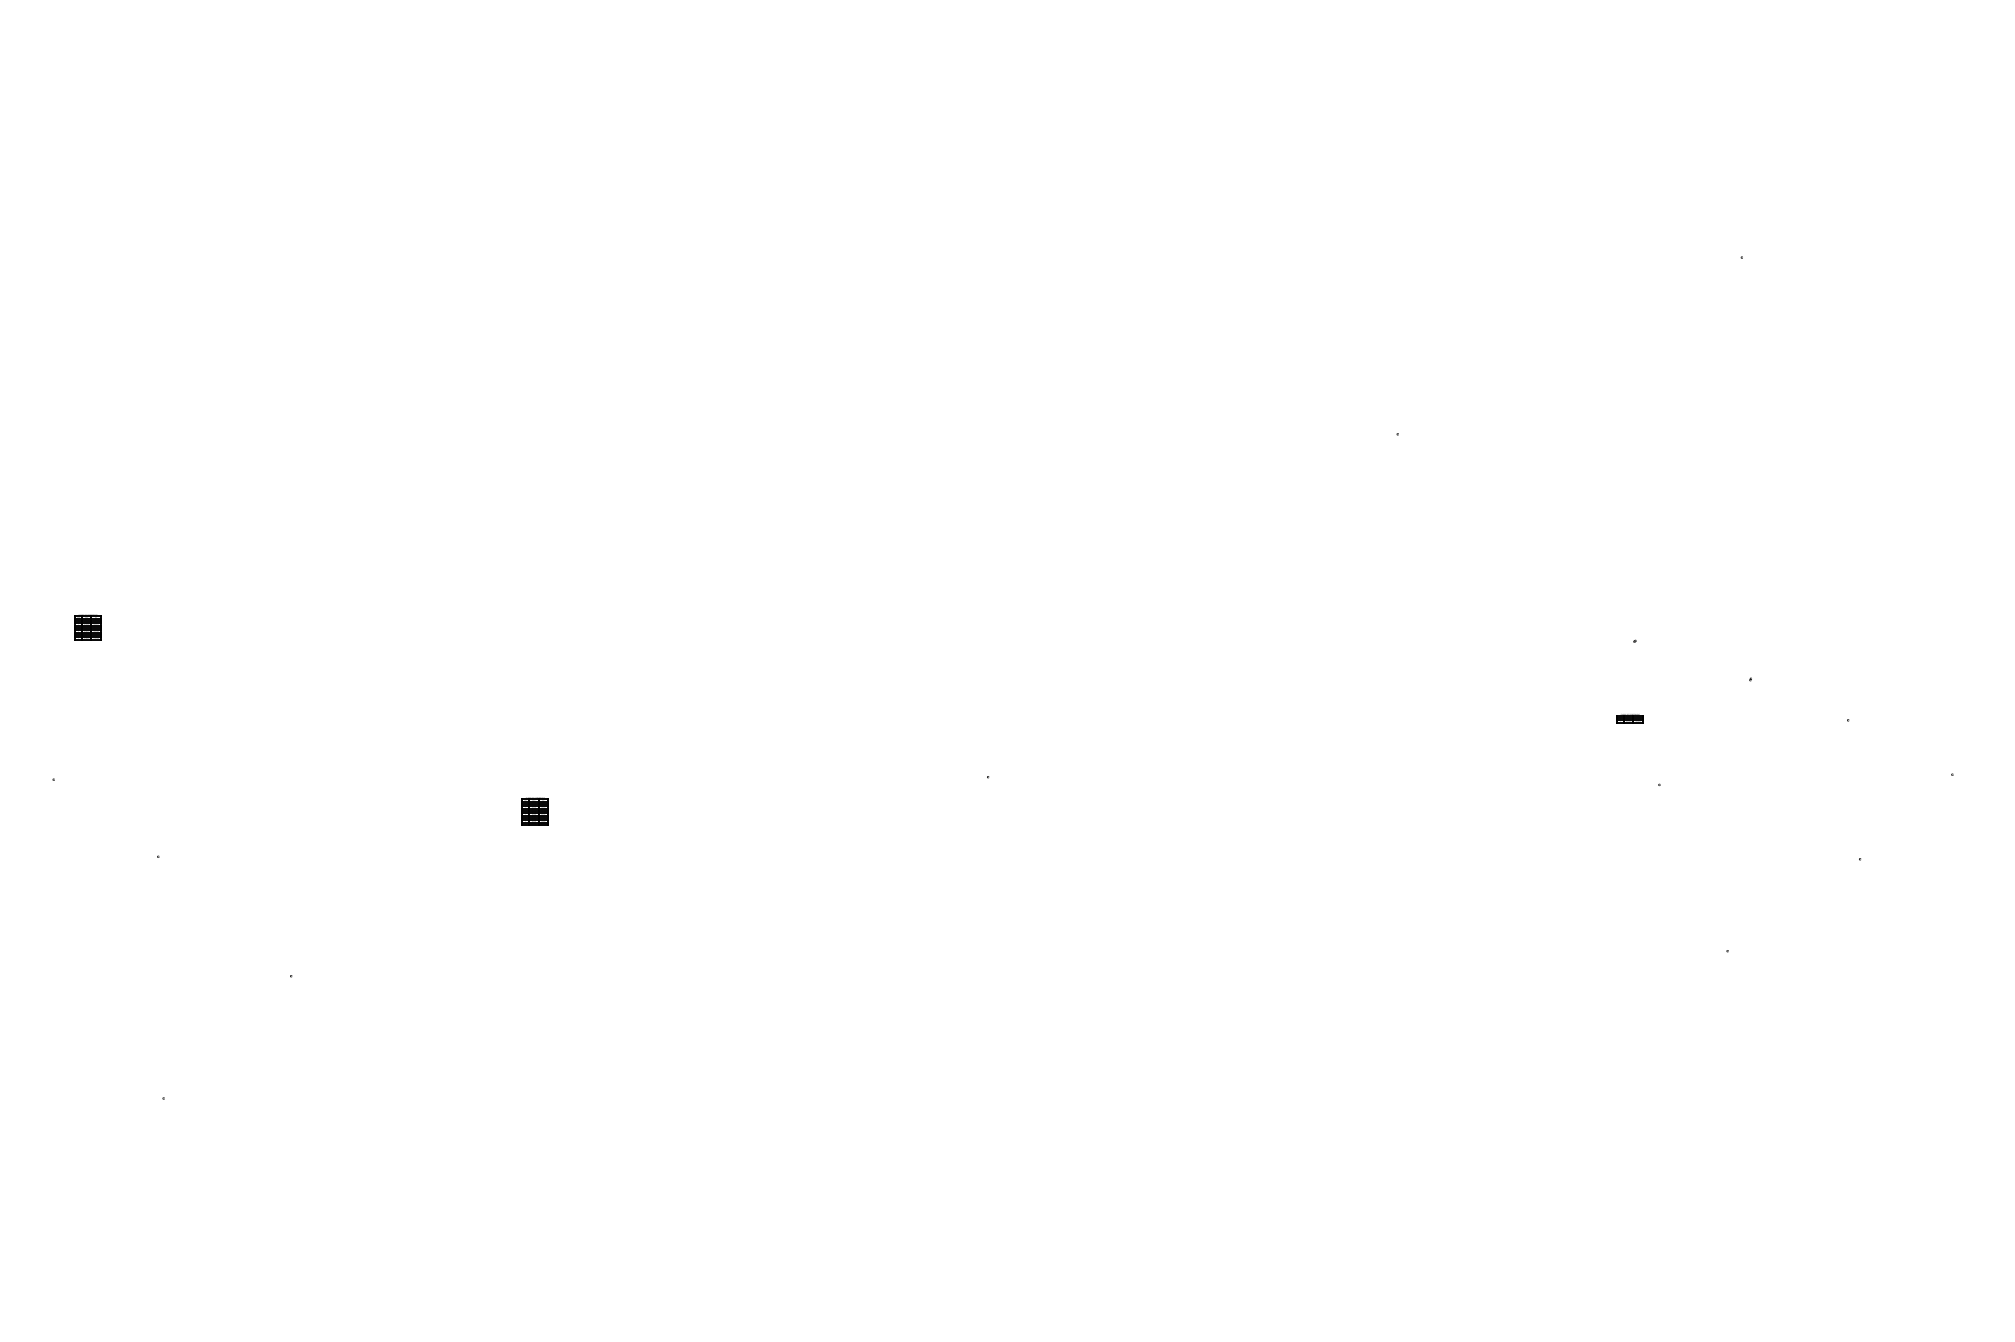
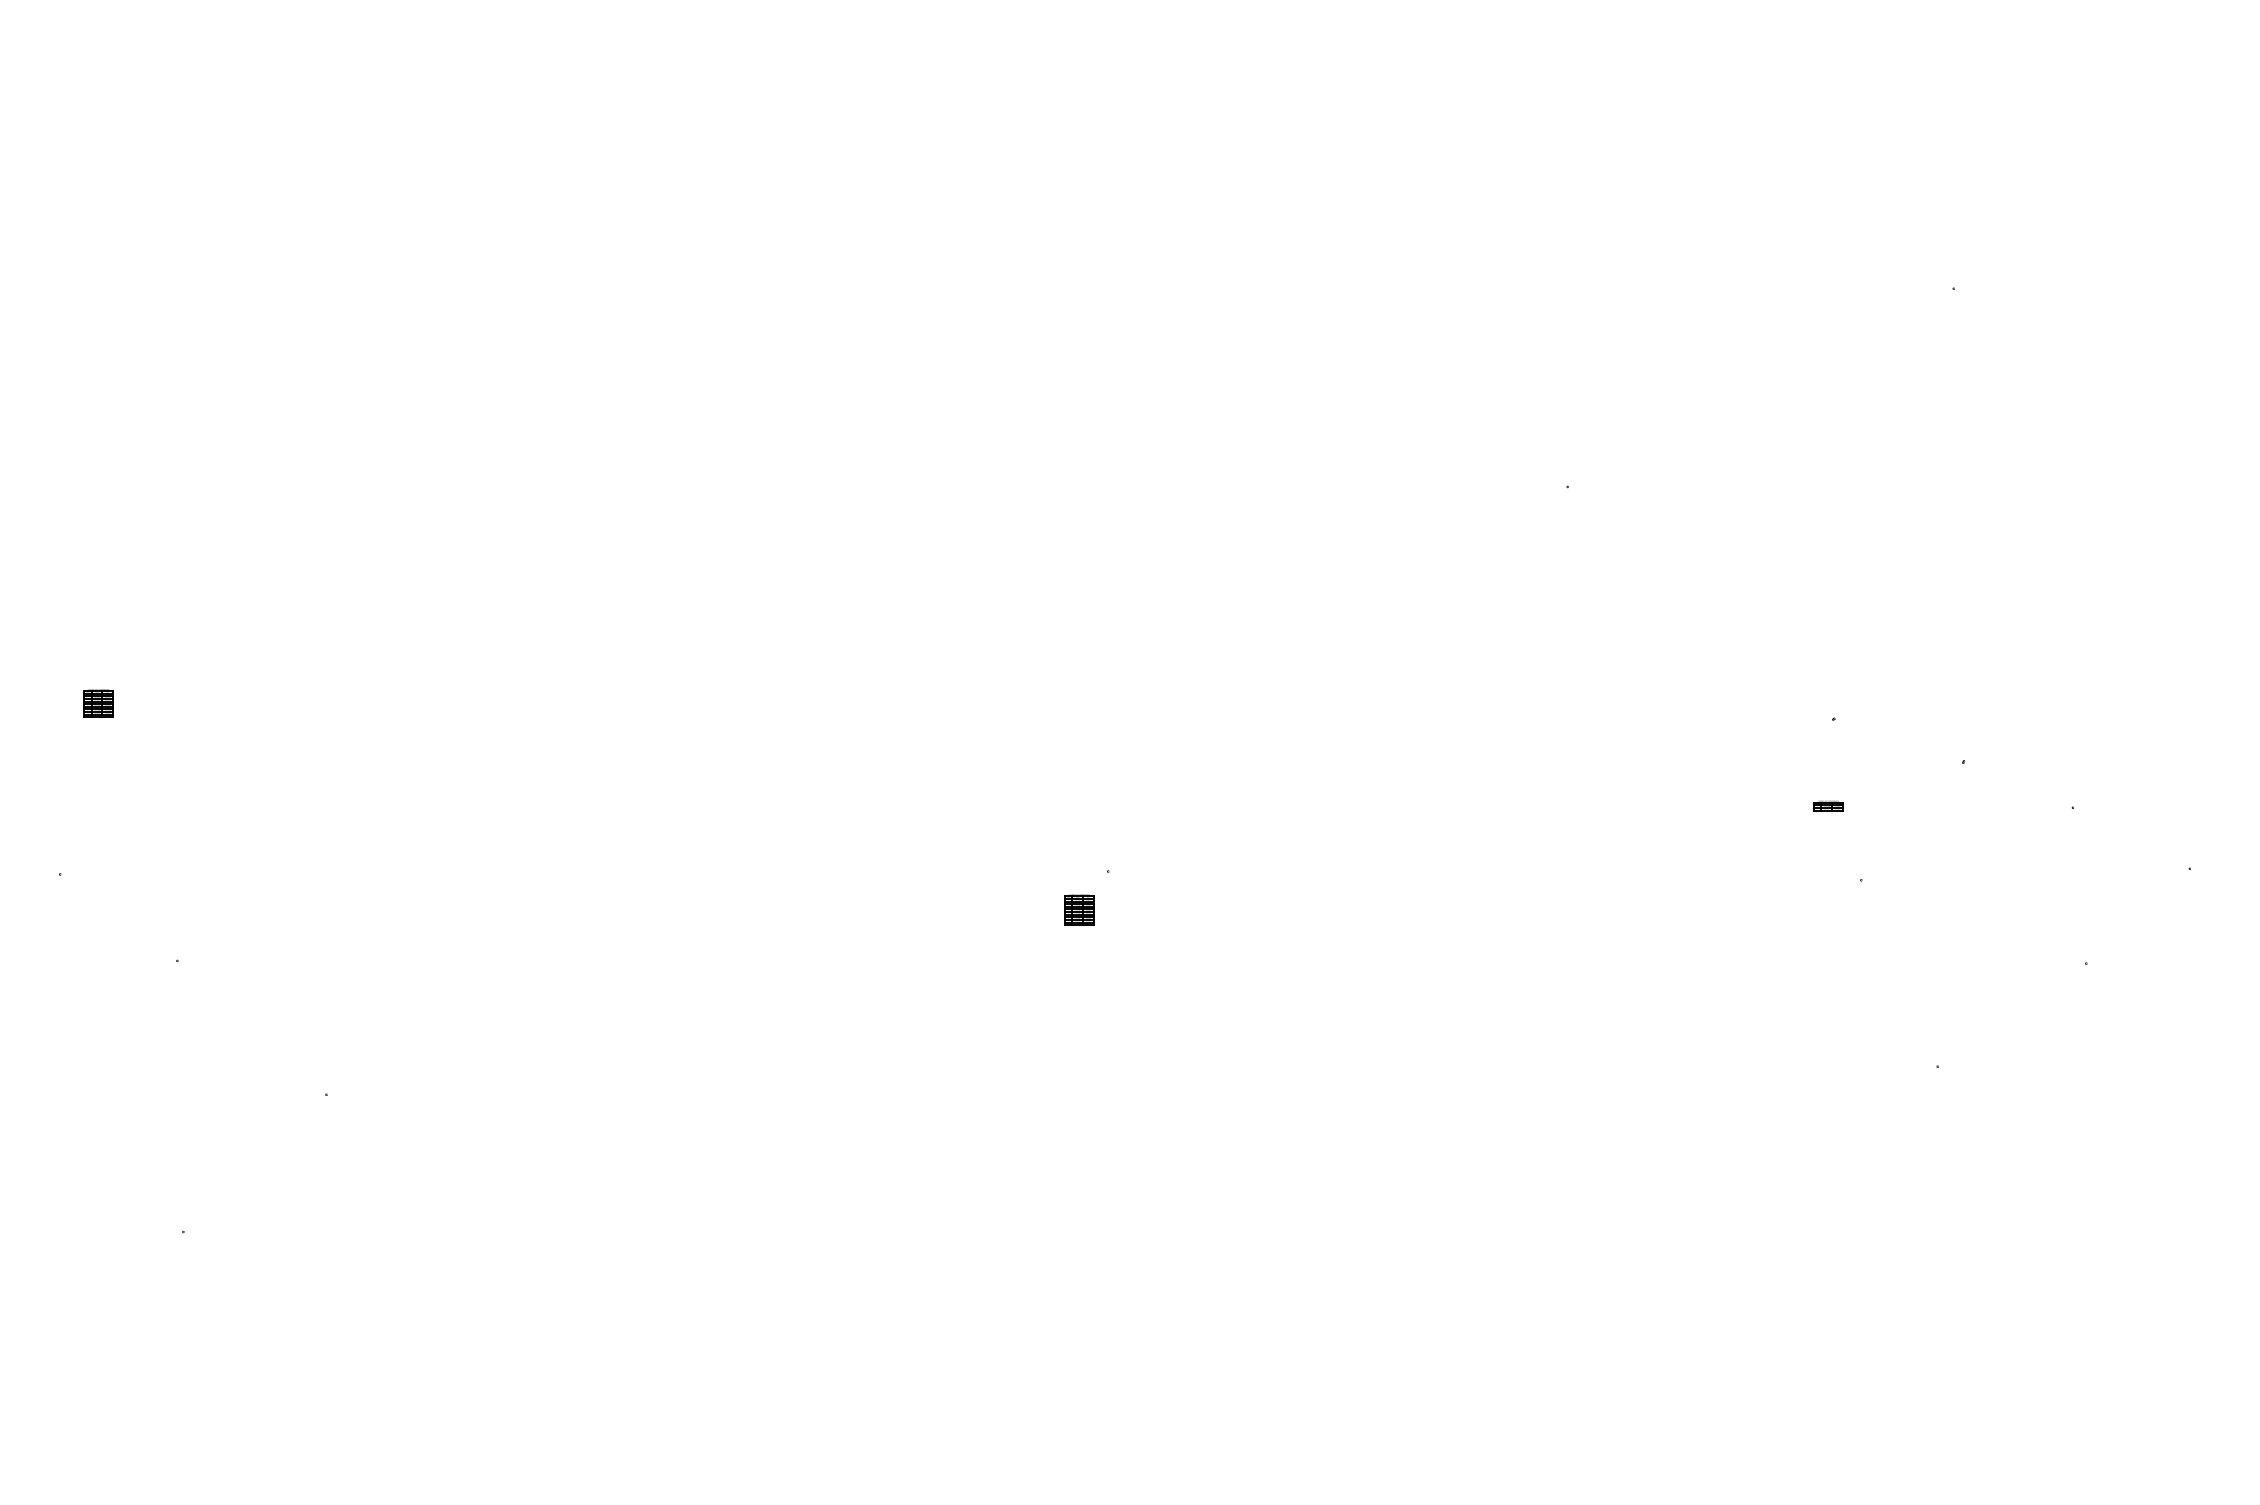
part: (535, 810) -> (1079, 909), moved

